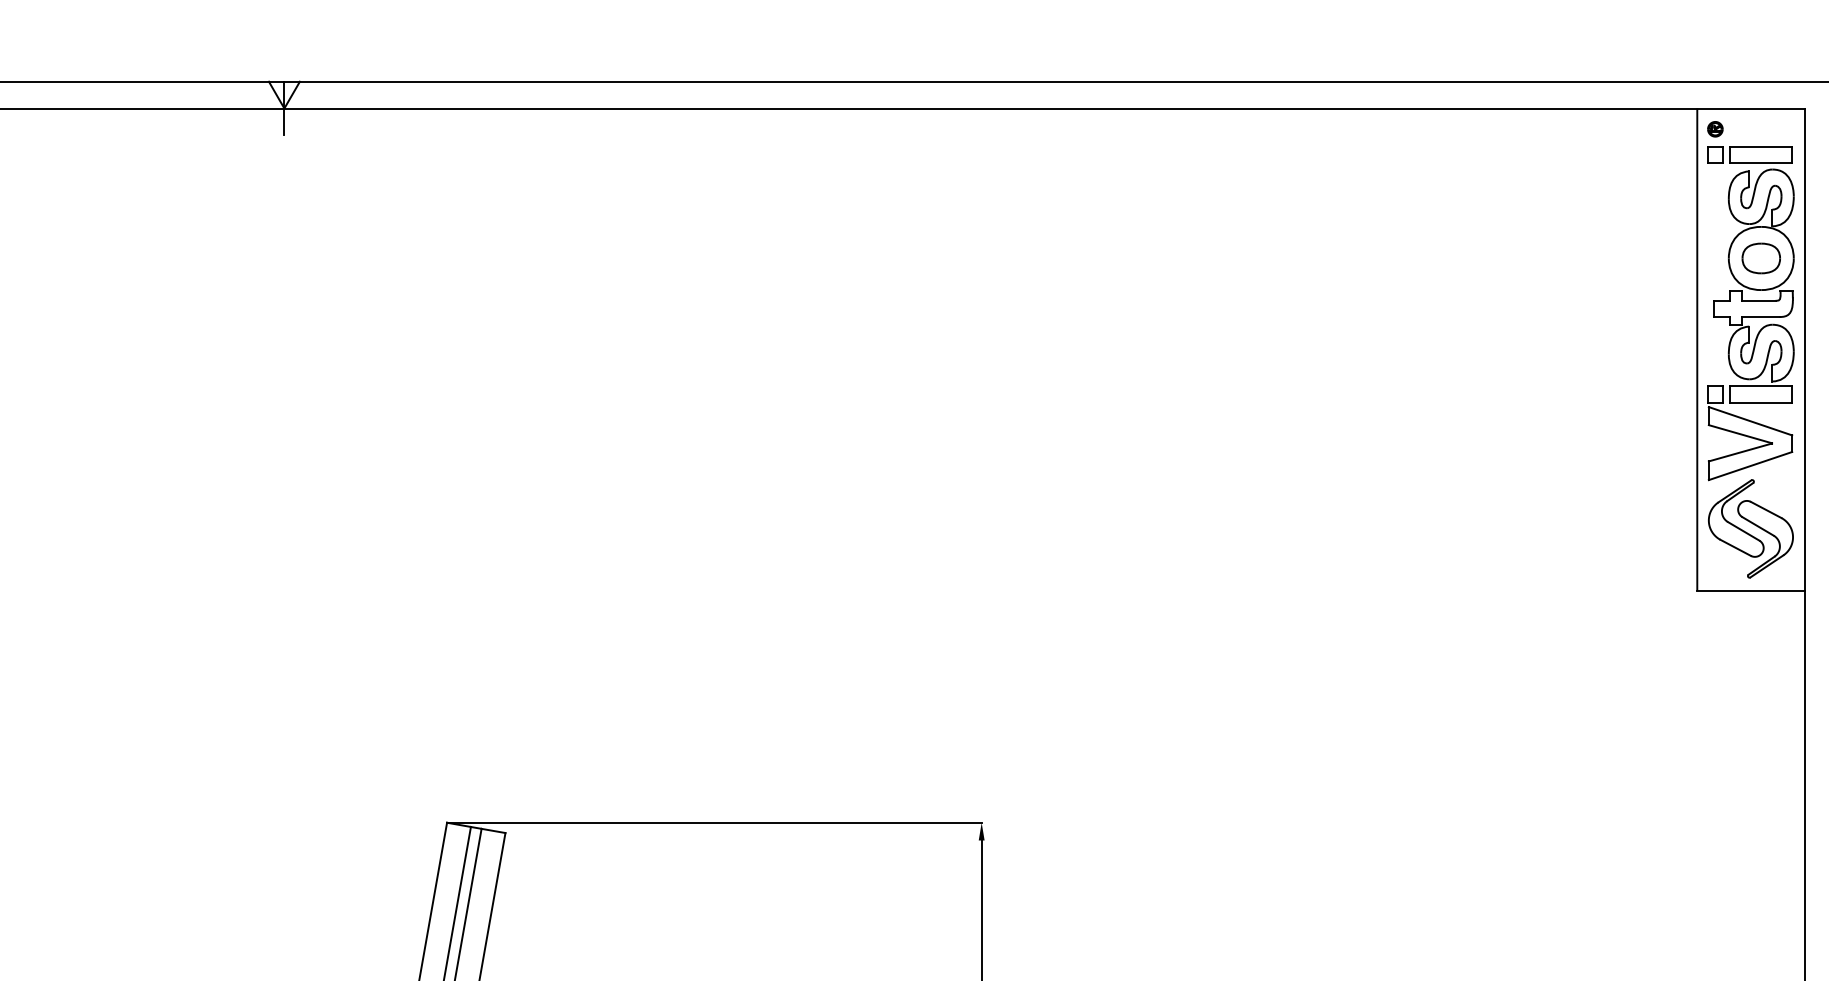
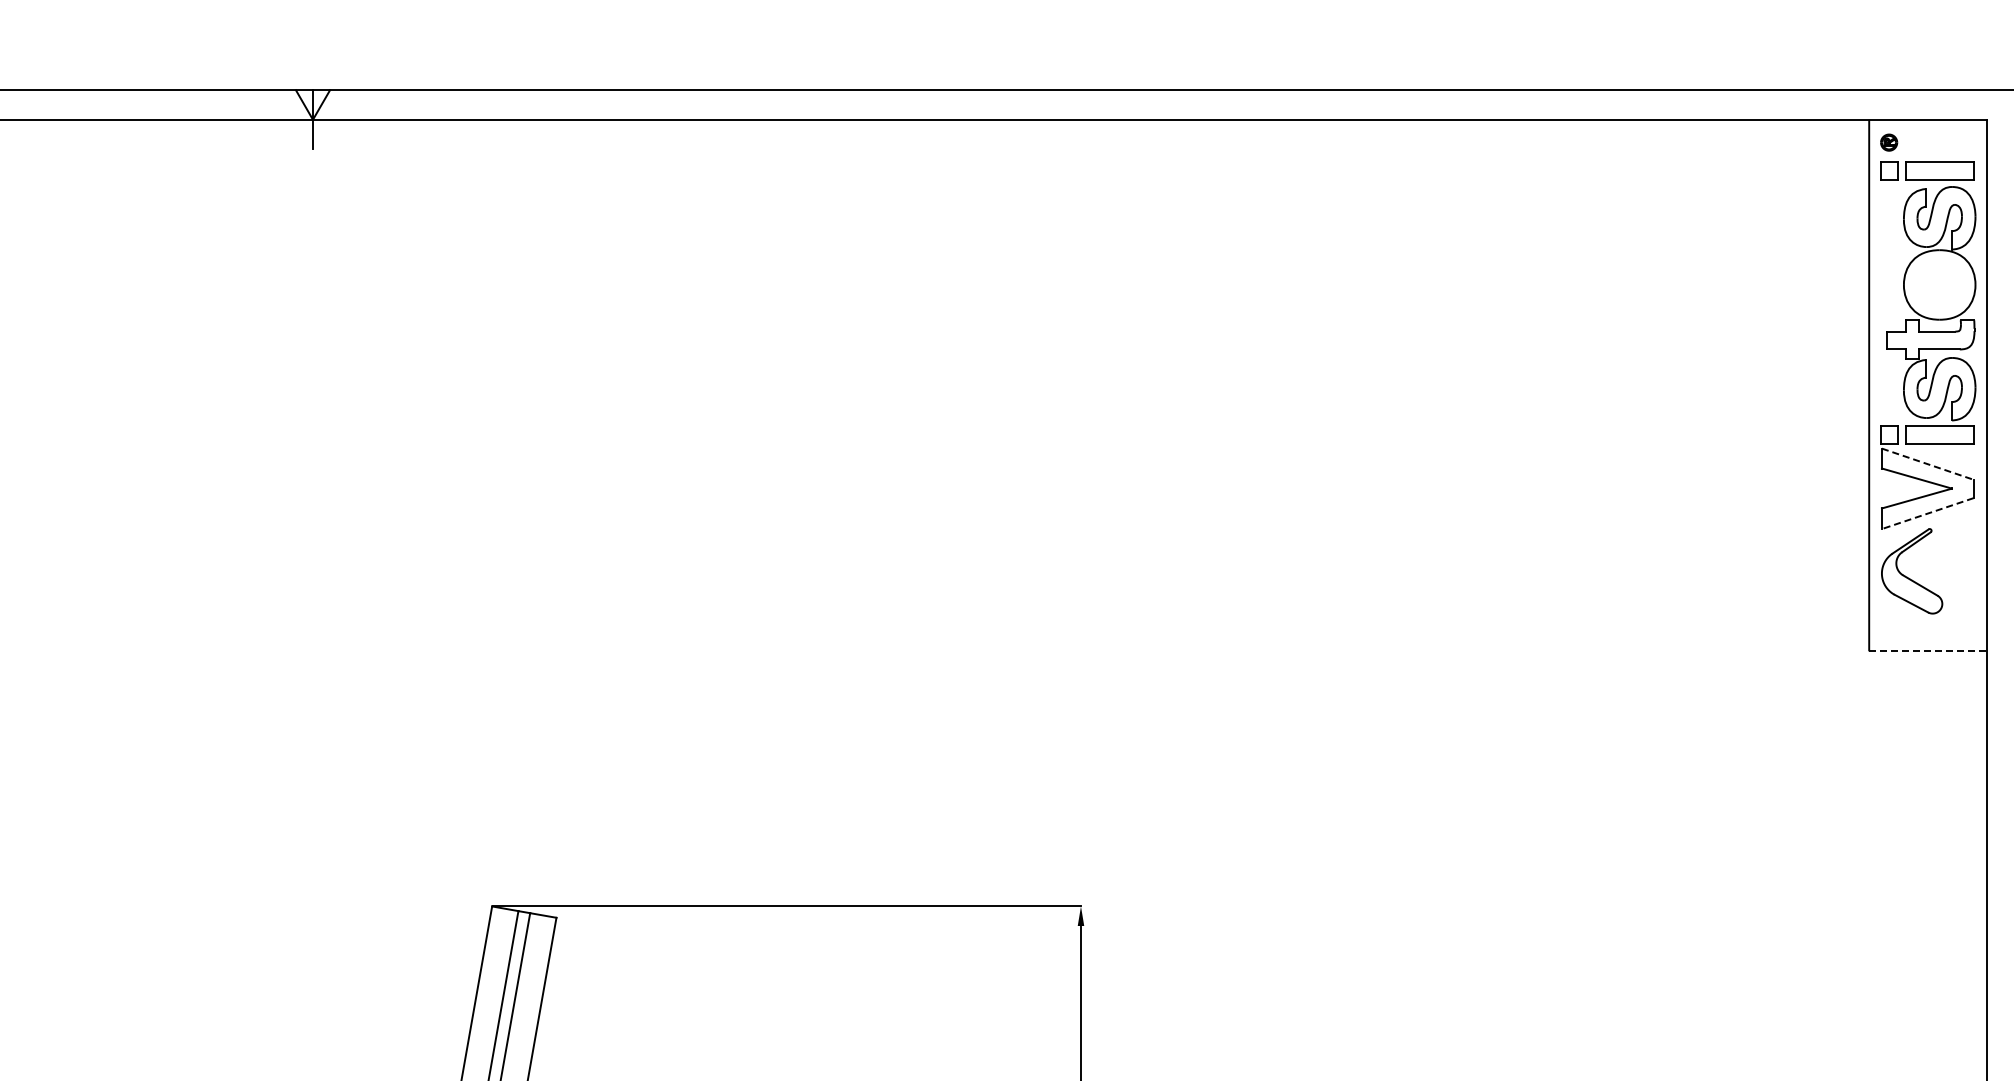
part: (1761, 258) -> (1939, 284), removed
line: (1751, 421) -> (1928, 464), solid -> dashed
line: (1750, 465) -> (1927, 513), solid -> dashed
part: (1769, 534) -> (1948, 588), removed
line: (1751, 591) -> (1928, 651), solid -> dashed

